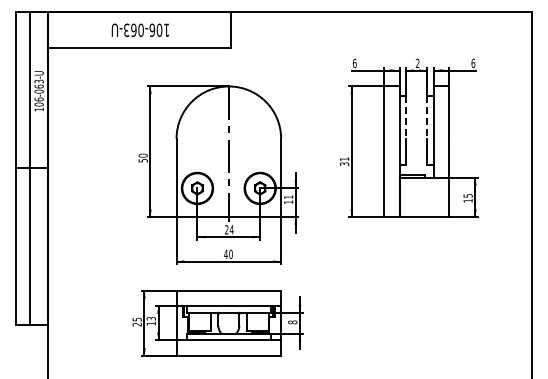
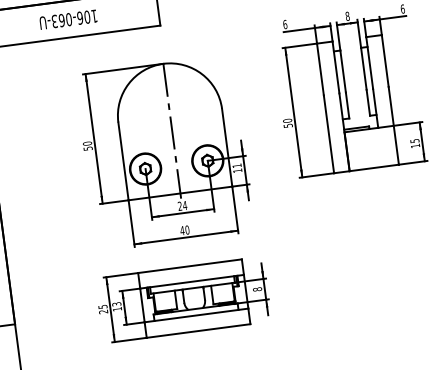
text: (417, 63) -> (347, 16), 2 -> 8
line: (406, 118) -> (343, 72), dashed -> solid
line: (426, 118) -> (363, 69), dashed -> solid
text: (344, 161) -> (287, 123), 31 -> 50

